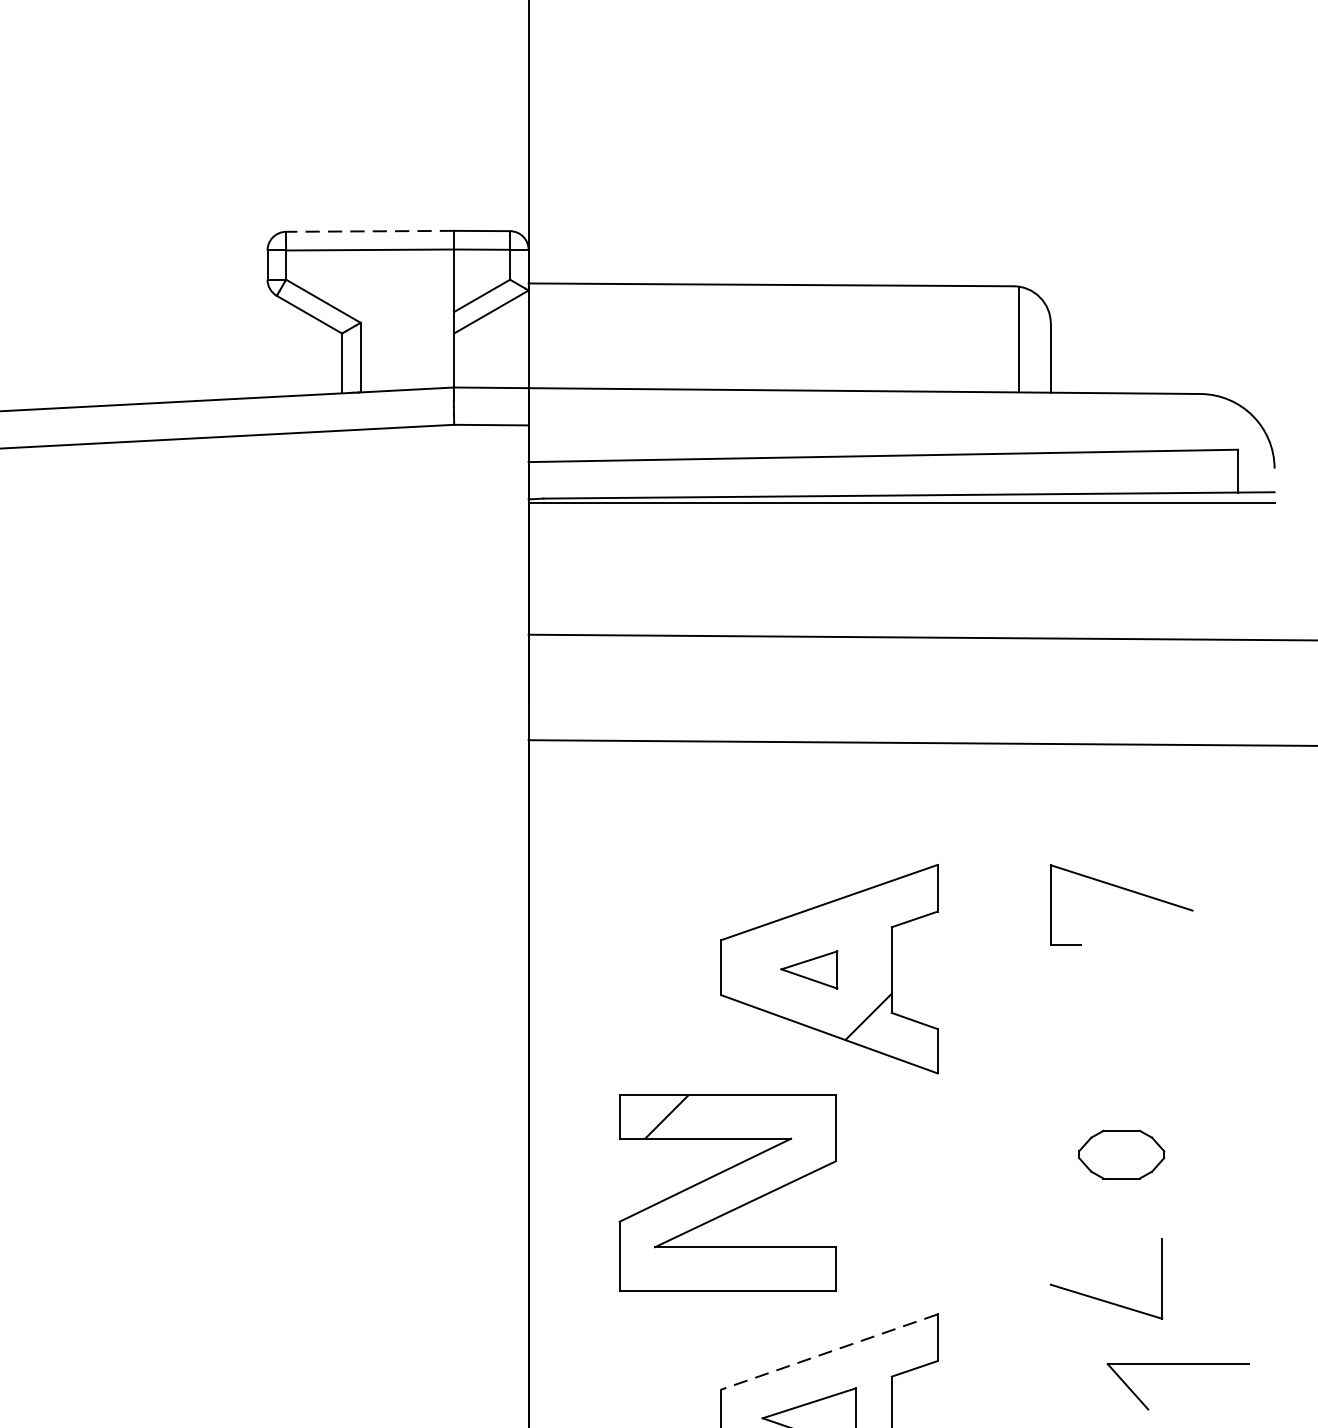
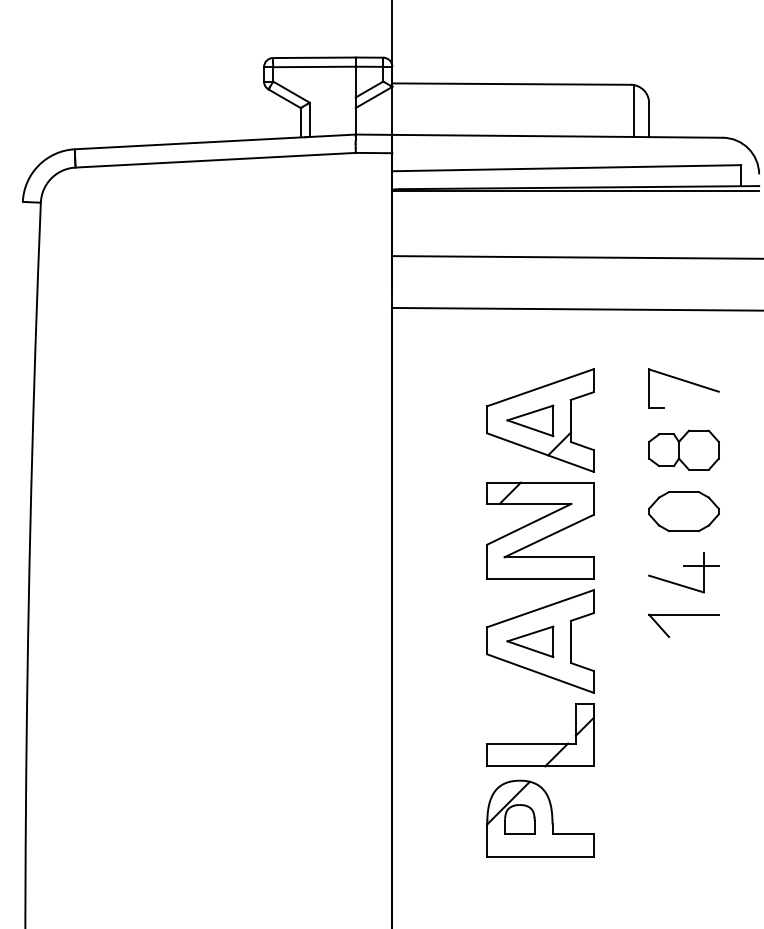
line: (368, 230) -> (313, 57), dashed -> solid
part: (809, 969) -> (530, 420), size x1.67
part: (1120, 1028) -> (683, 449), added
part: (1120, 1154) -> (683, 511), size x1.67
part: (728, 1192) -> (540, 530), moved
line: (1155, 1266) -> (700, 566), added
line: (827, 1351) -> (539, 608), dashed -> solid
part: (1177, 1365) -> (683, 615), moved

